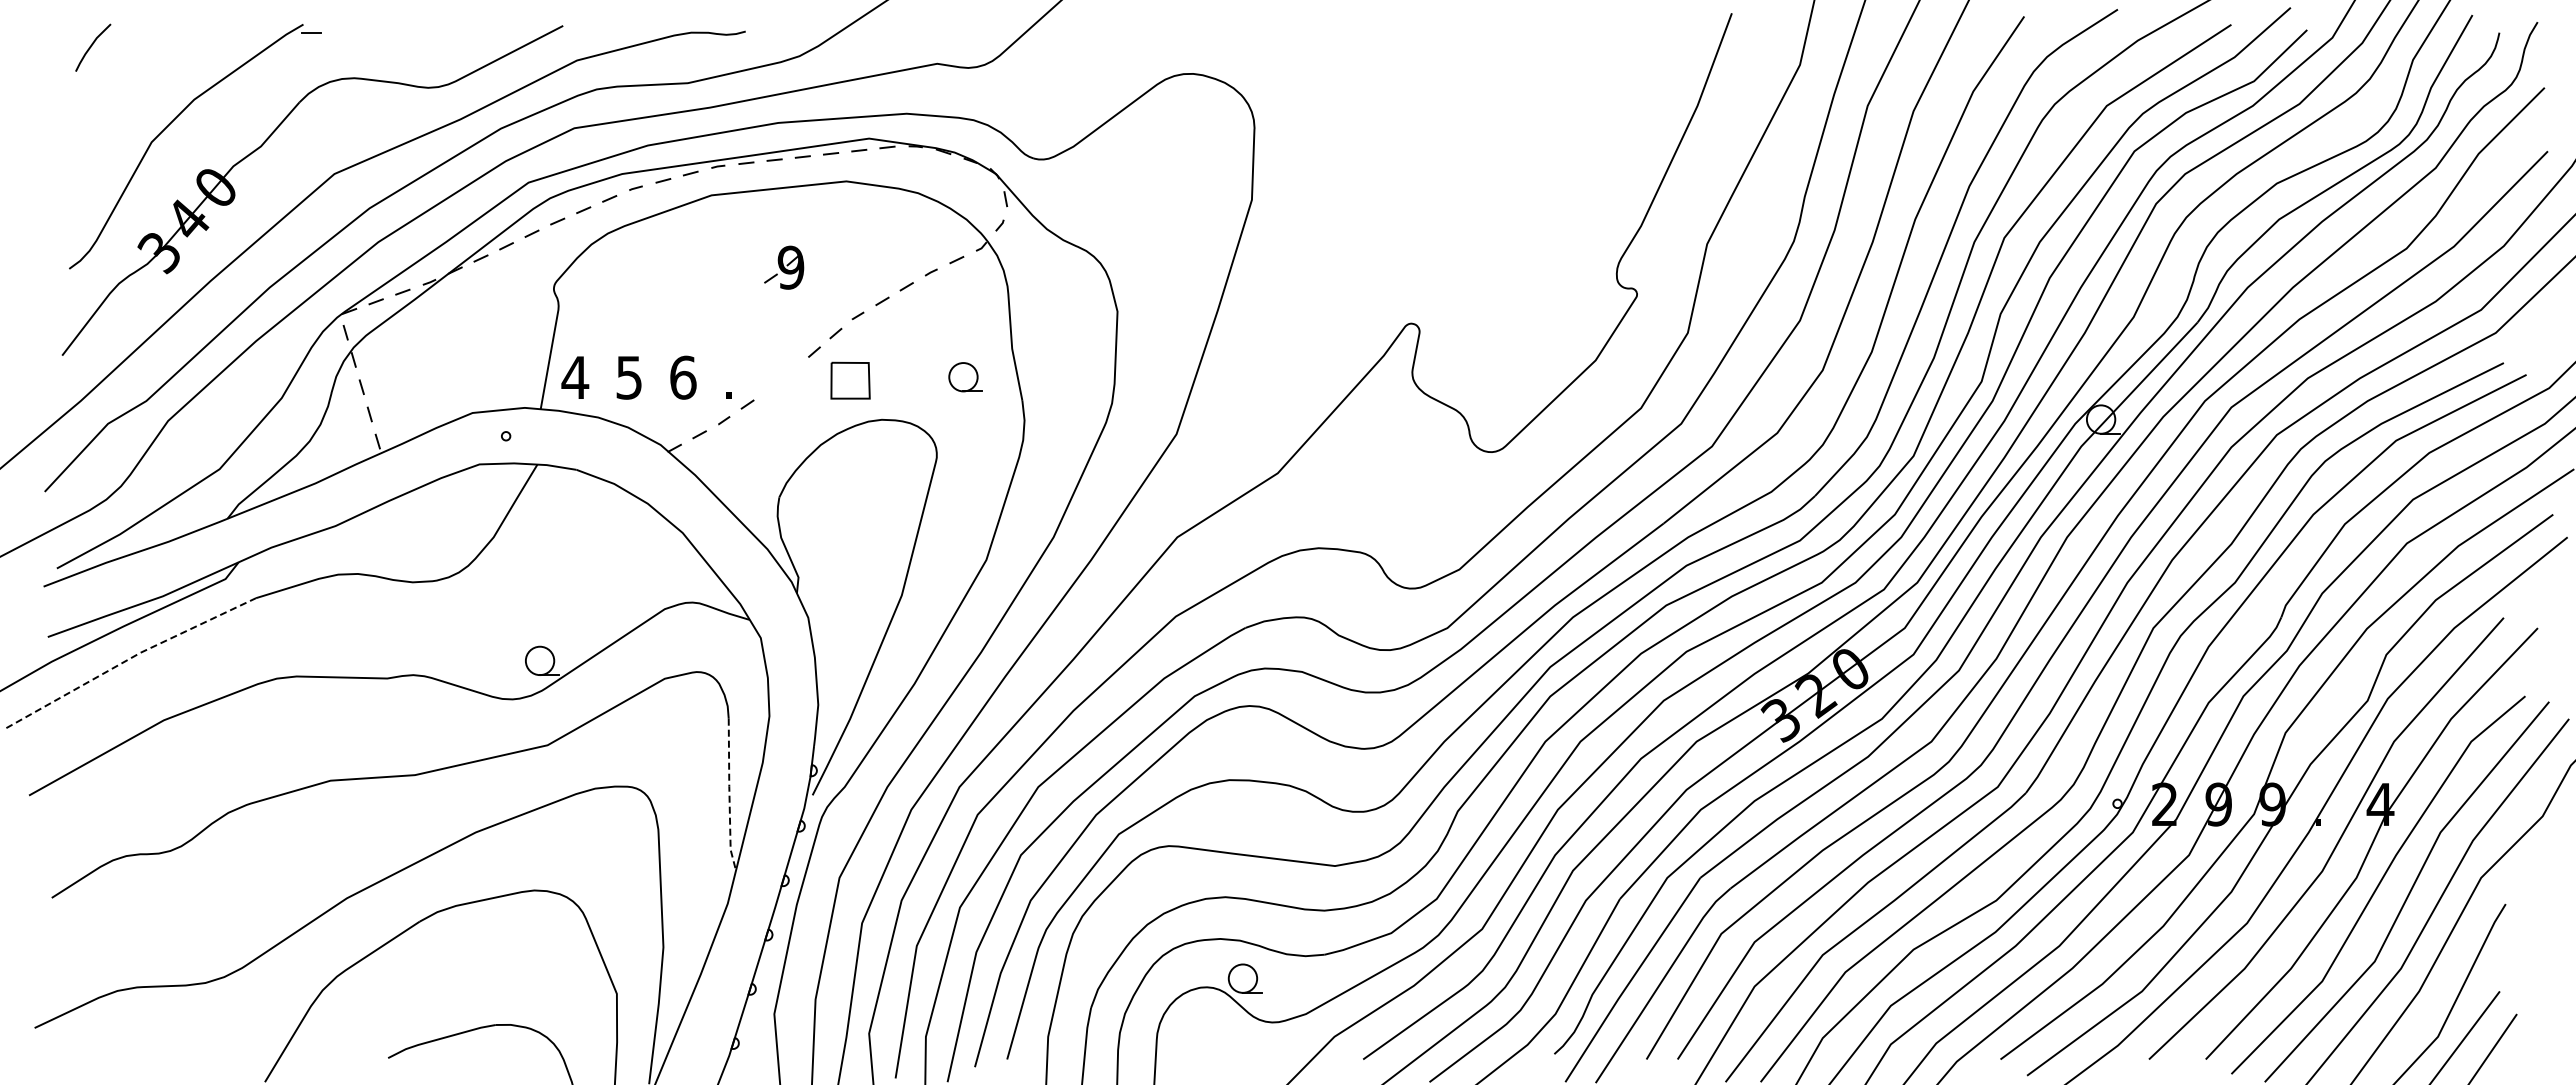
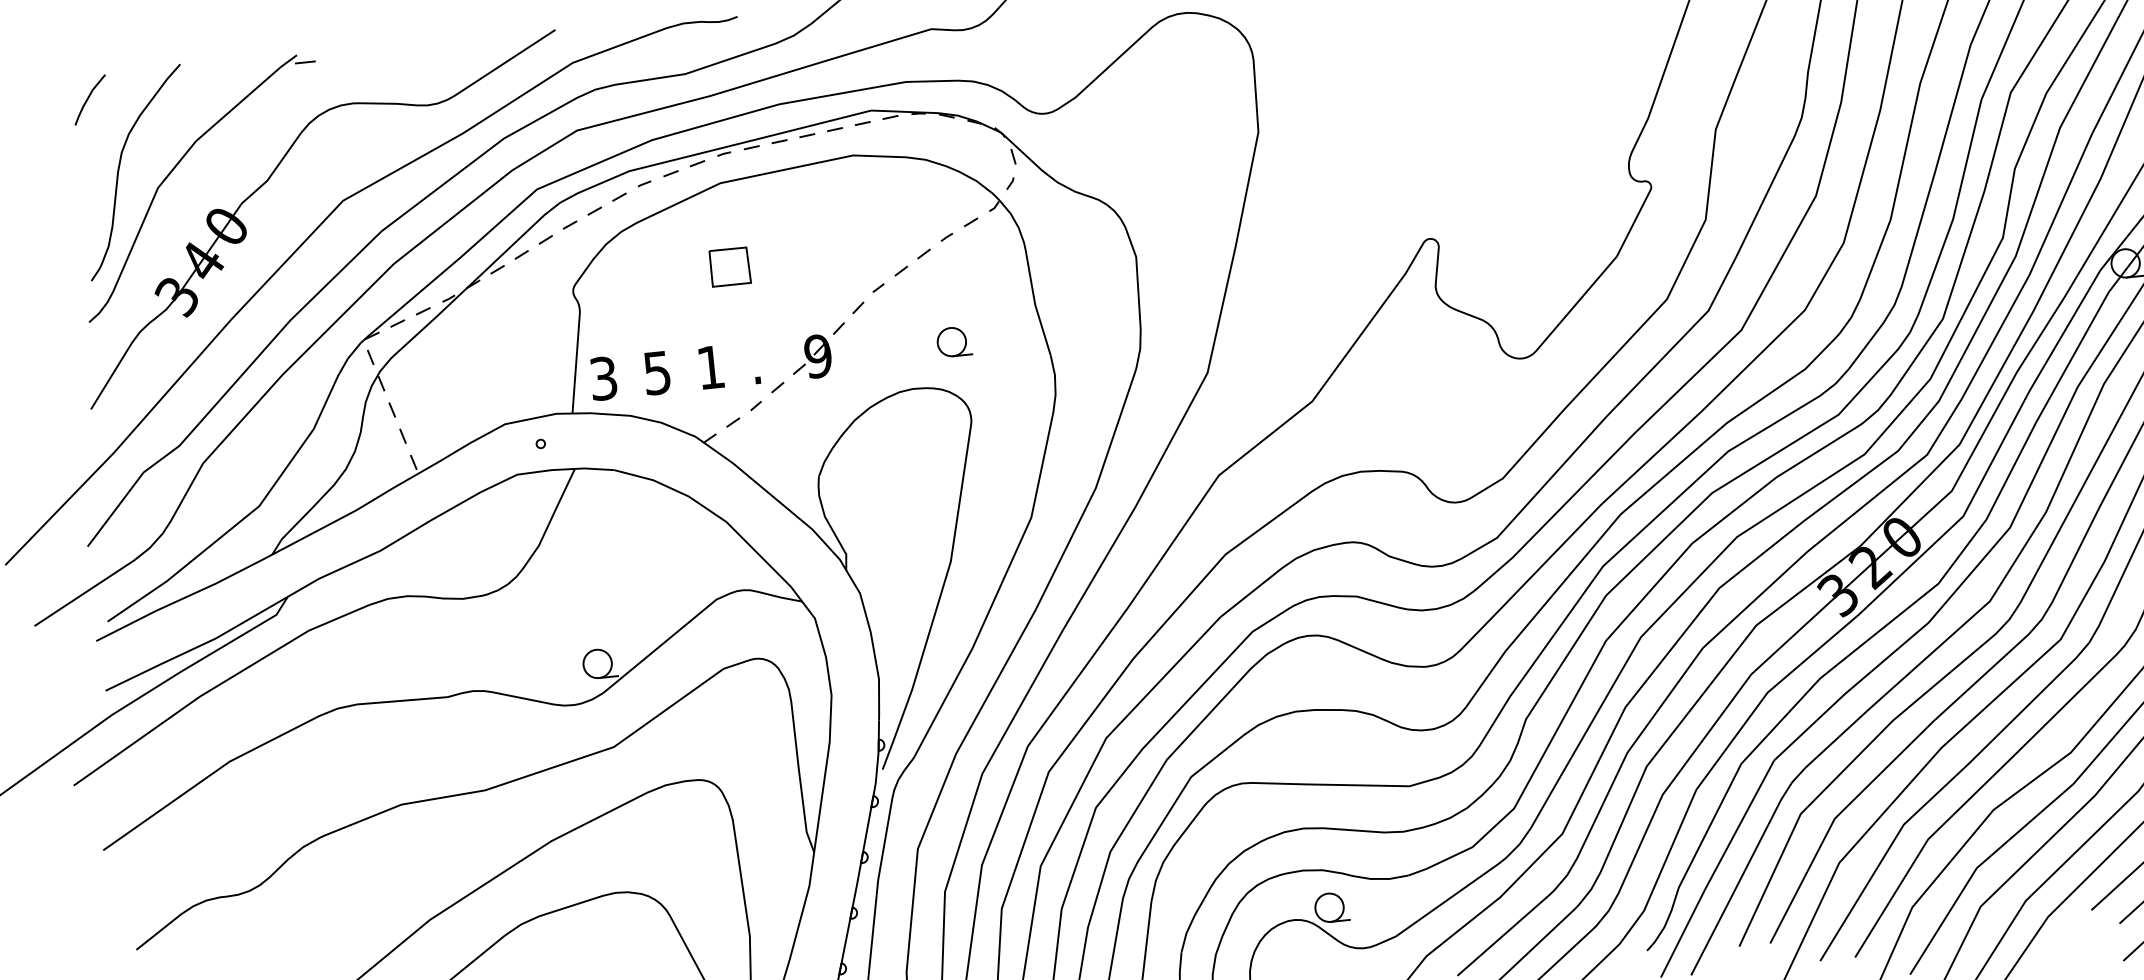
curve: (115, 119) -> (119, 169), added
part: (784, 267) -> (811, 356), moved
text: (575, 377) -> (603, 378), 4 -> 3
text: (683, 377) -> (711, 367), 6 -> 1
part: (965, 377) -> (953, 342), moved
part: (850, 380) -> (730, 266), moved
line: (129, 659) -> (189, 704), dashed -> solid
line: (729, 795) -> (799, 778), dashed -> solid

